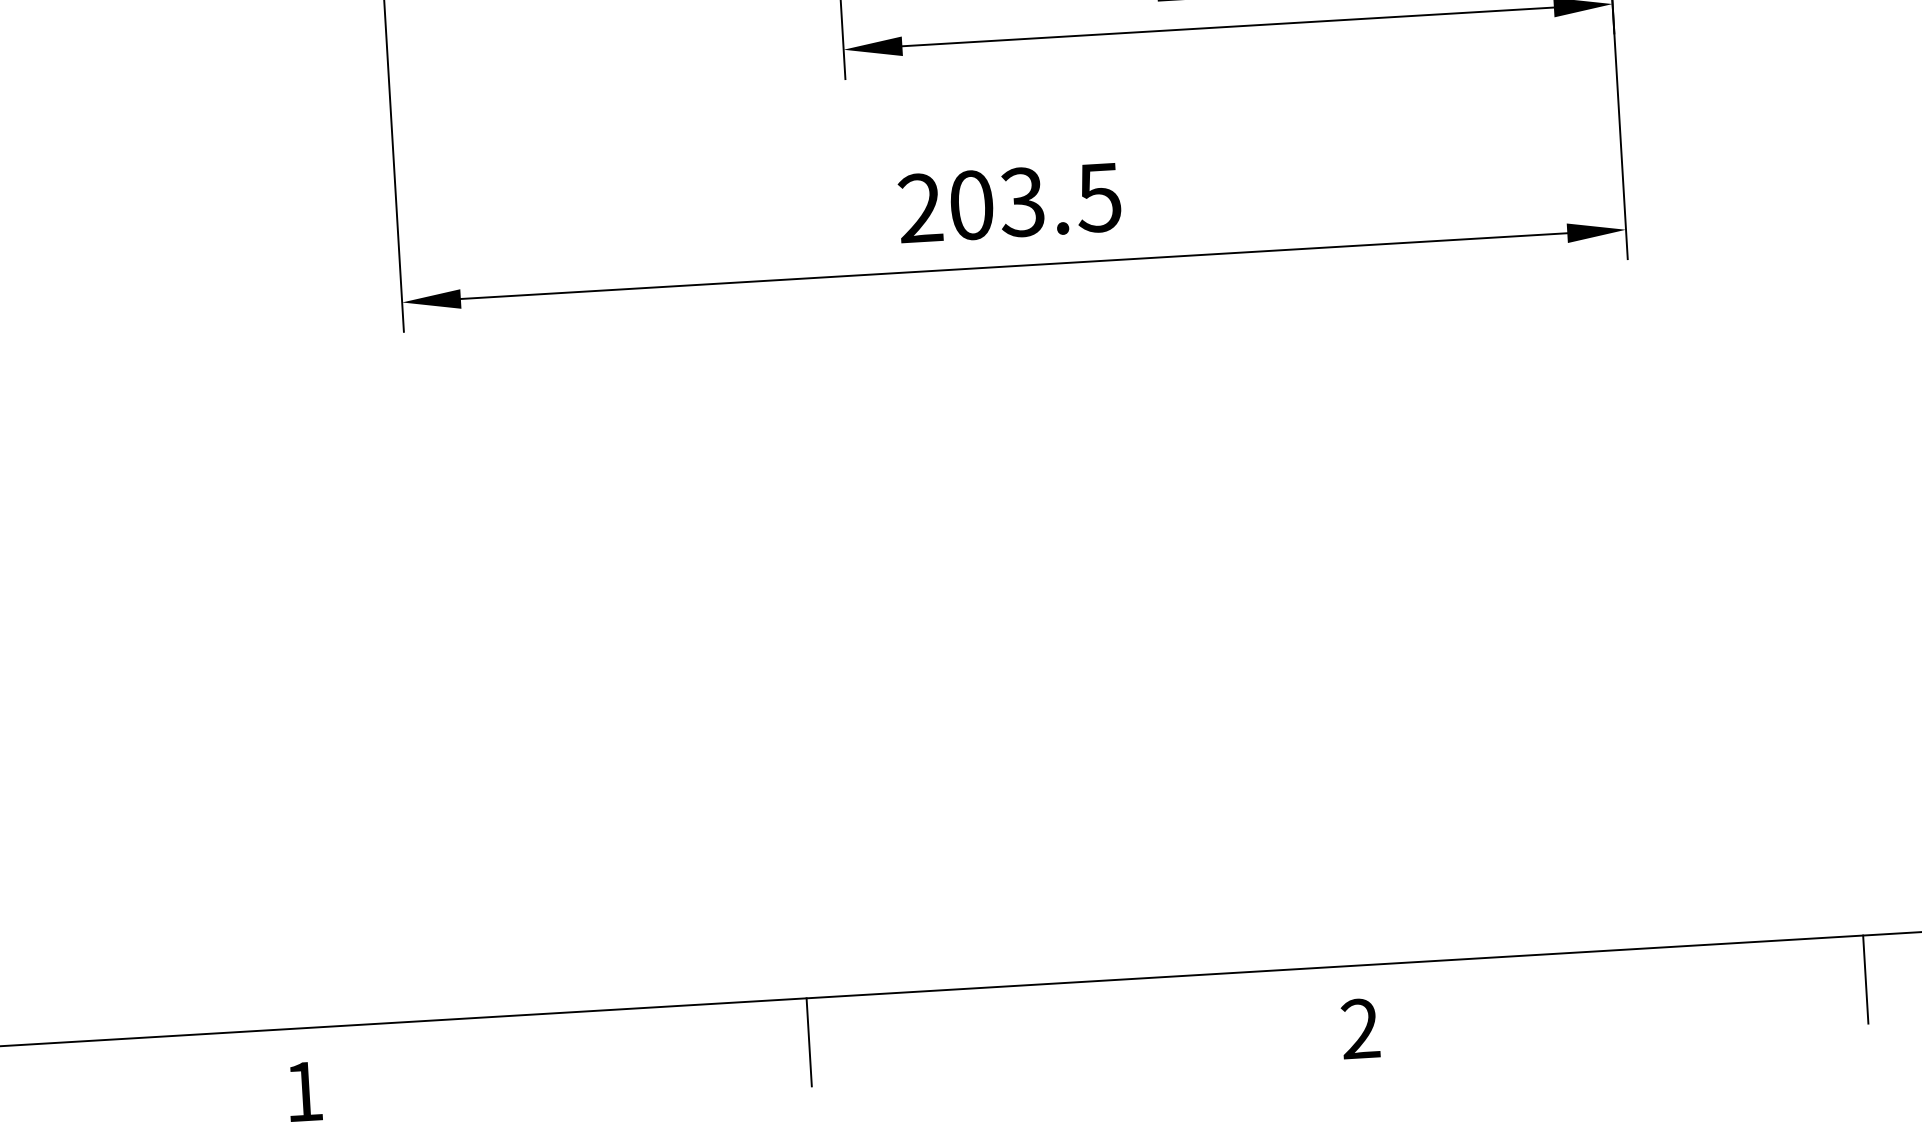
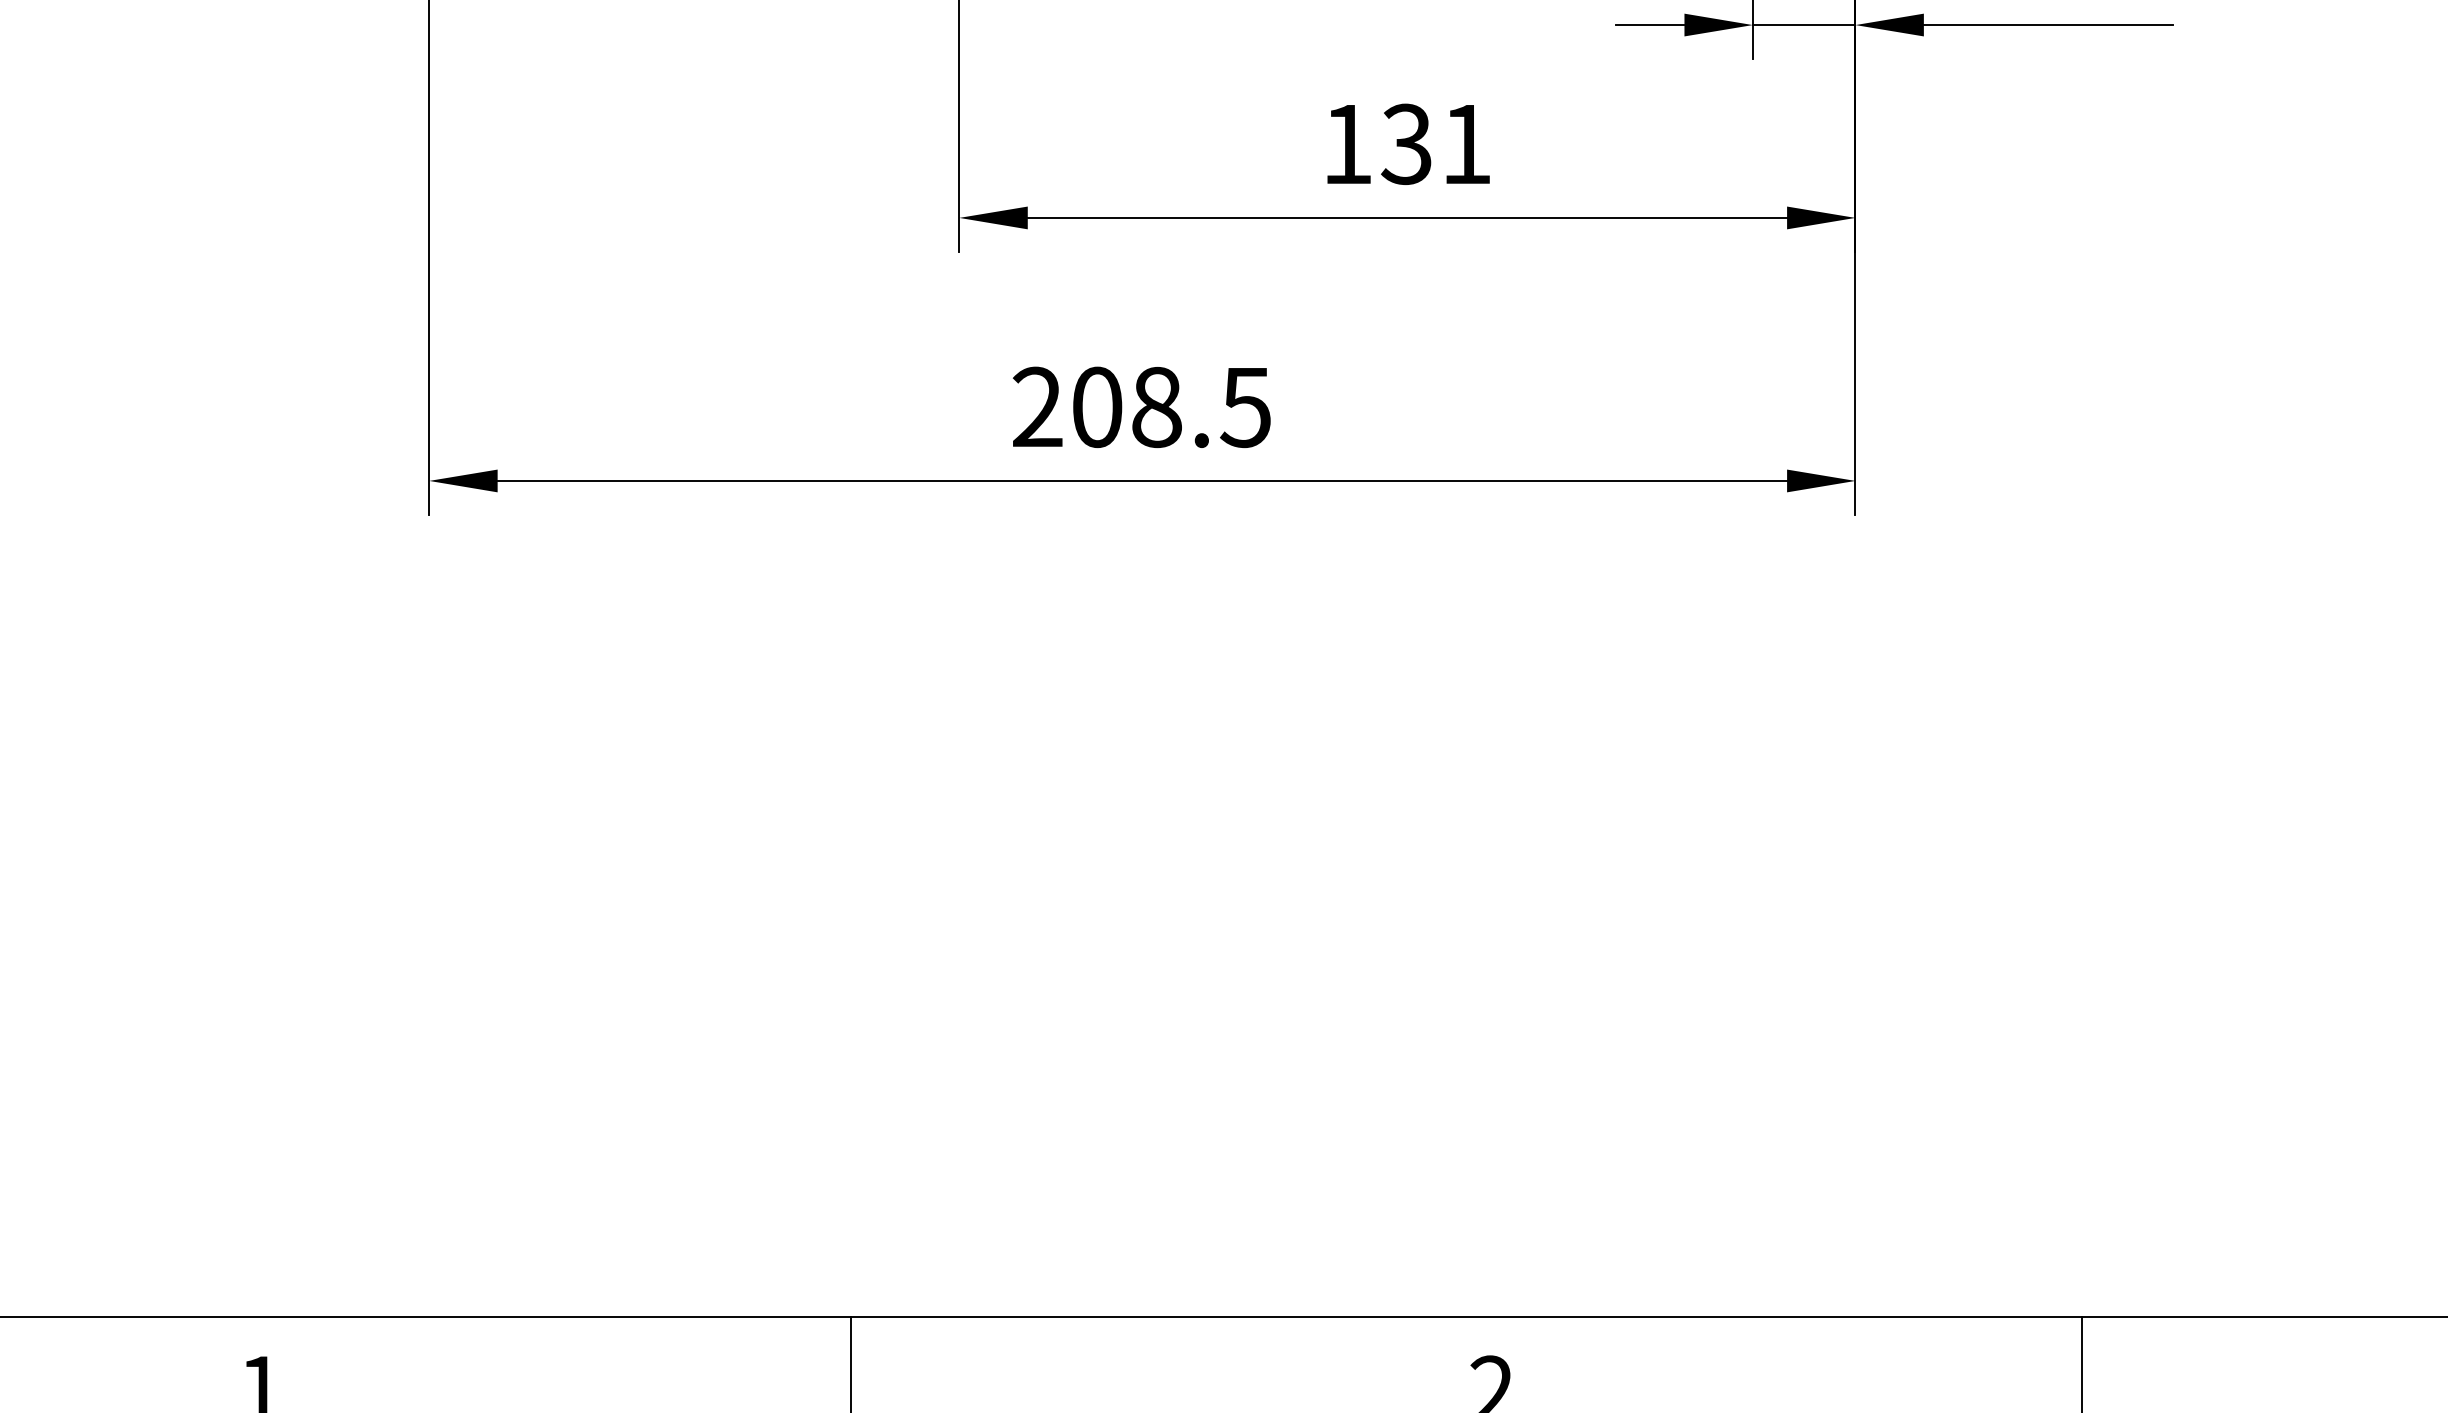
text: (1021, 201) -> (1155, 406), 203.5 -> 208.5

